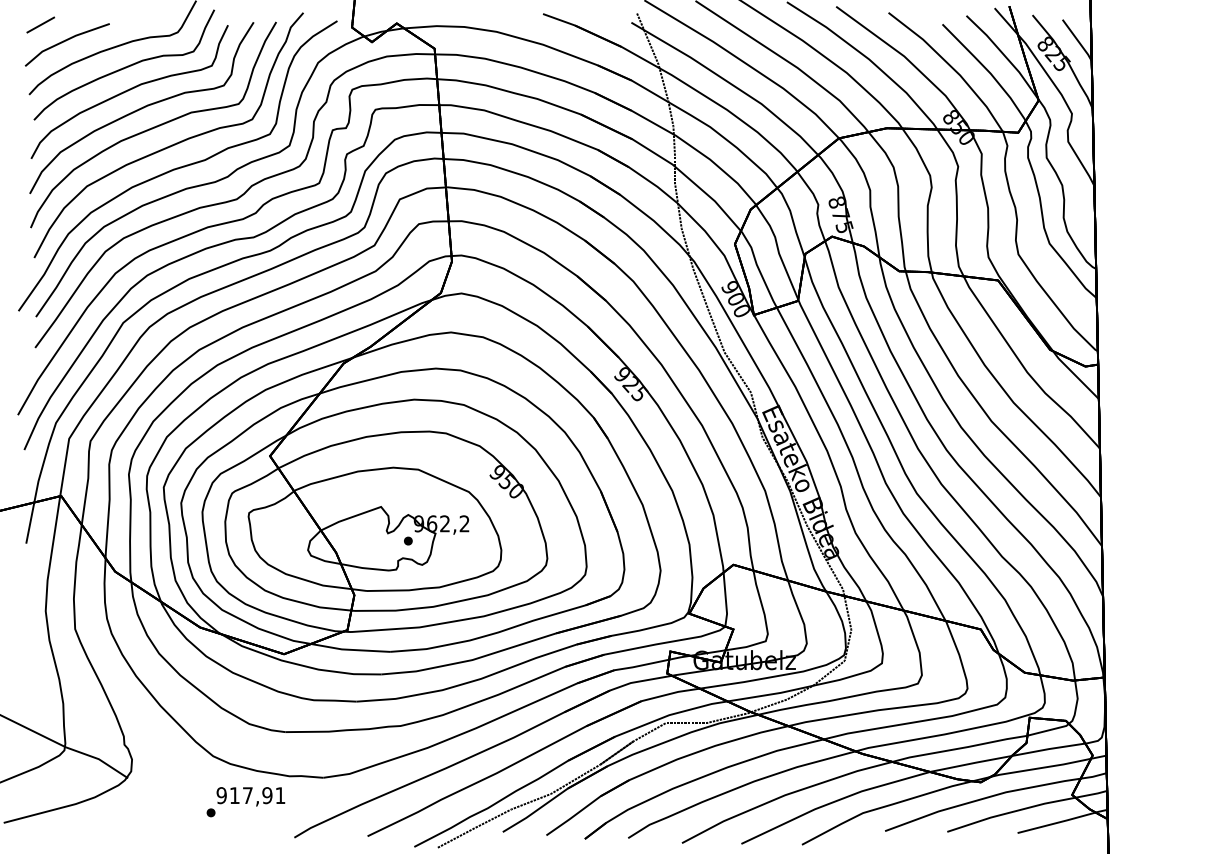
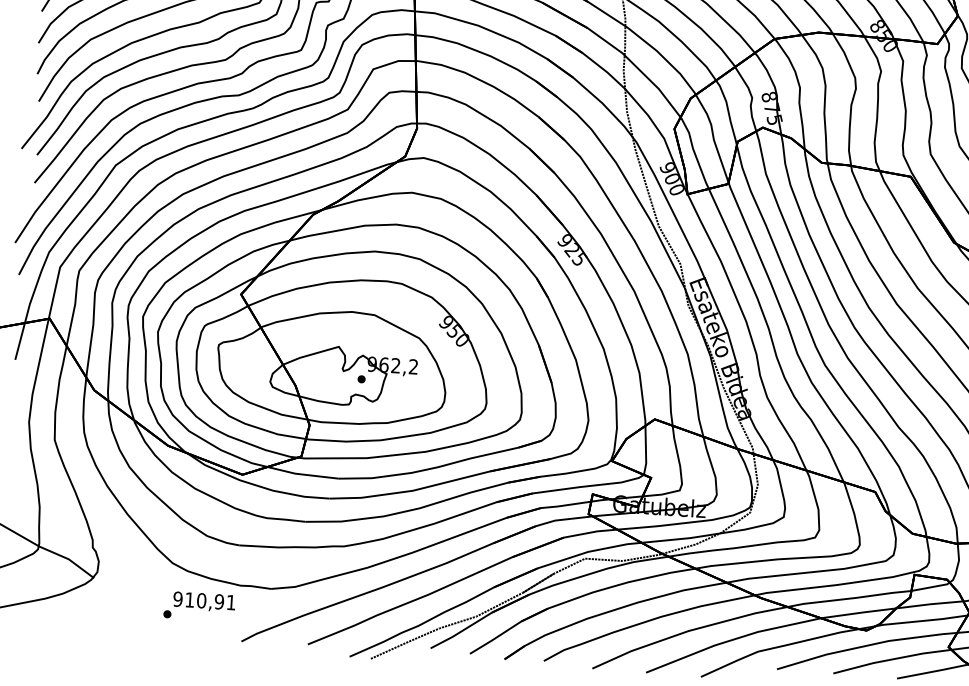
text: (247, 795) -> (201, 600), 917,91 -> 910,91

